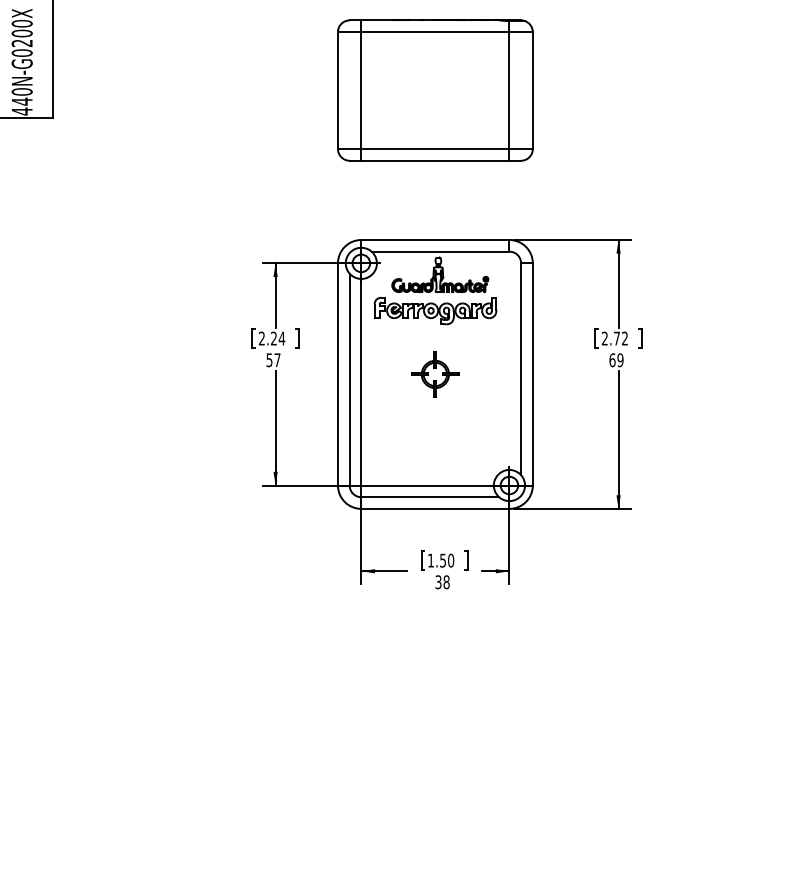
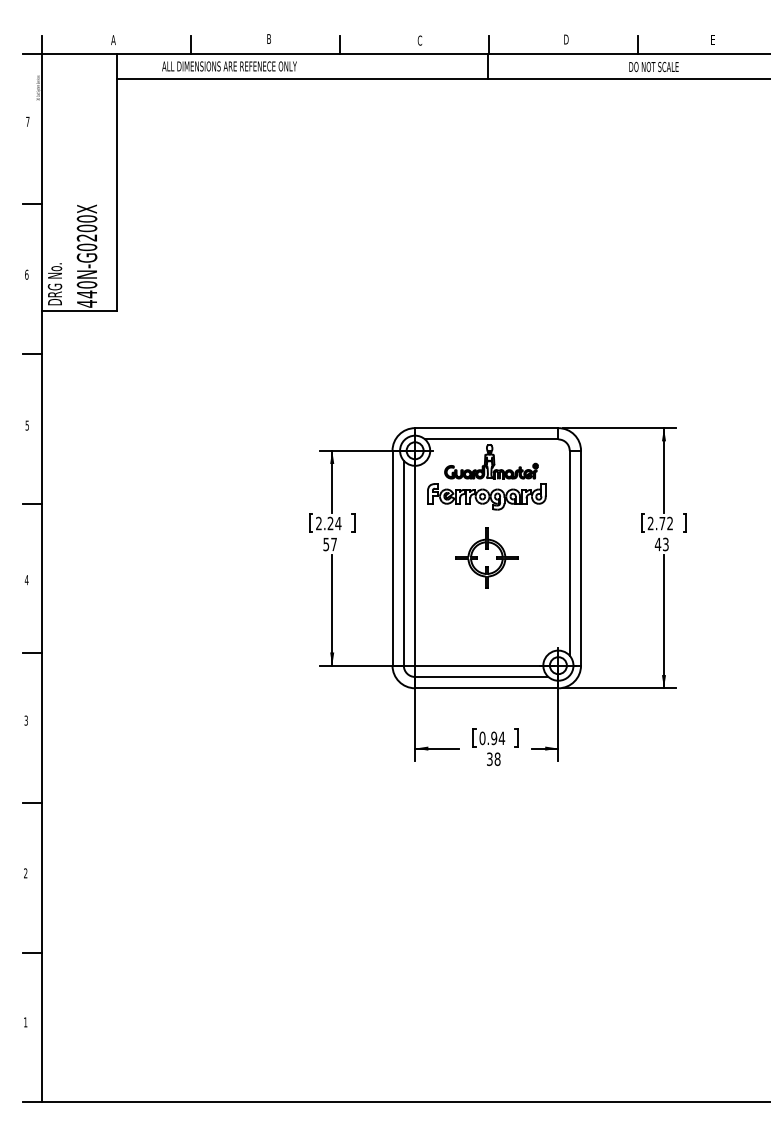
part: (435, 90) -> (486, 283), removed
text: (616, 360) -> (661, 544), 69 -> 43
part: (435, 374) -> (486, 558), size x1.4
text: (441, 560) -> (492, 738), 1.50 -> 0.94

